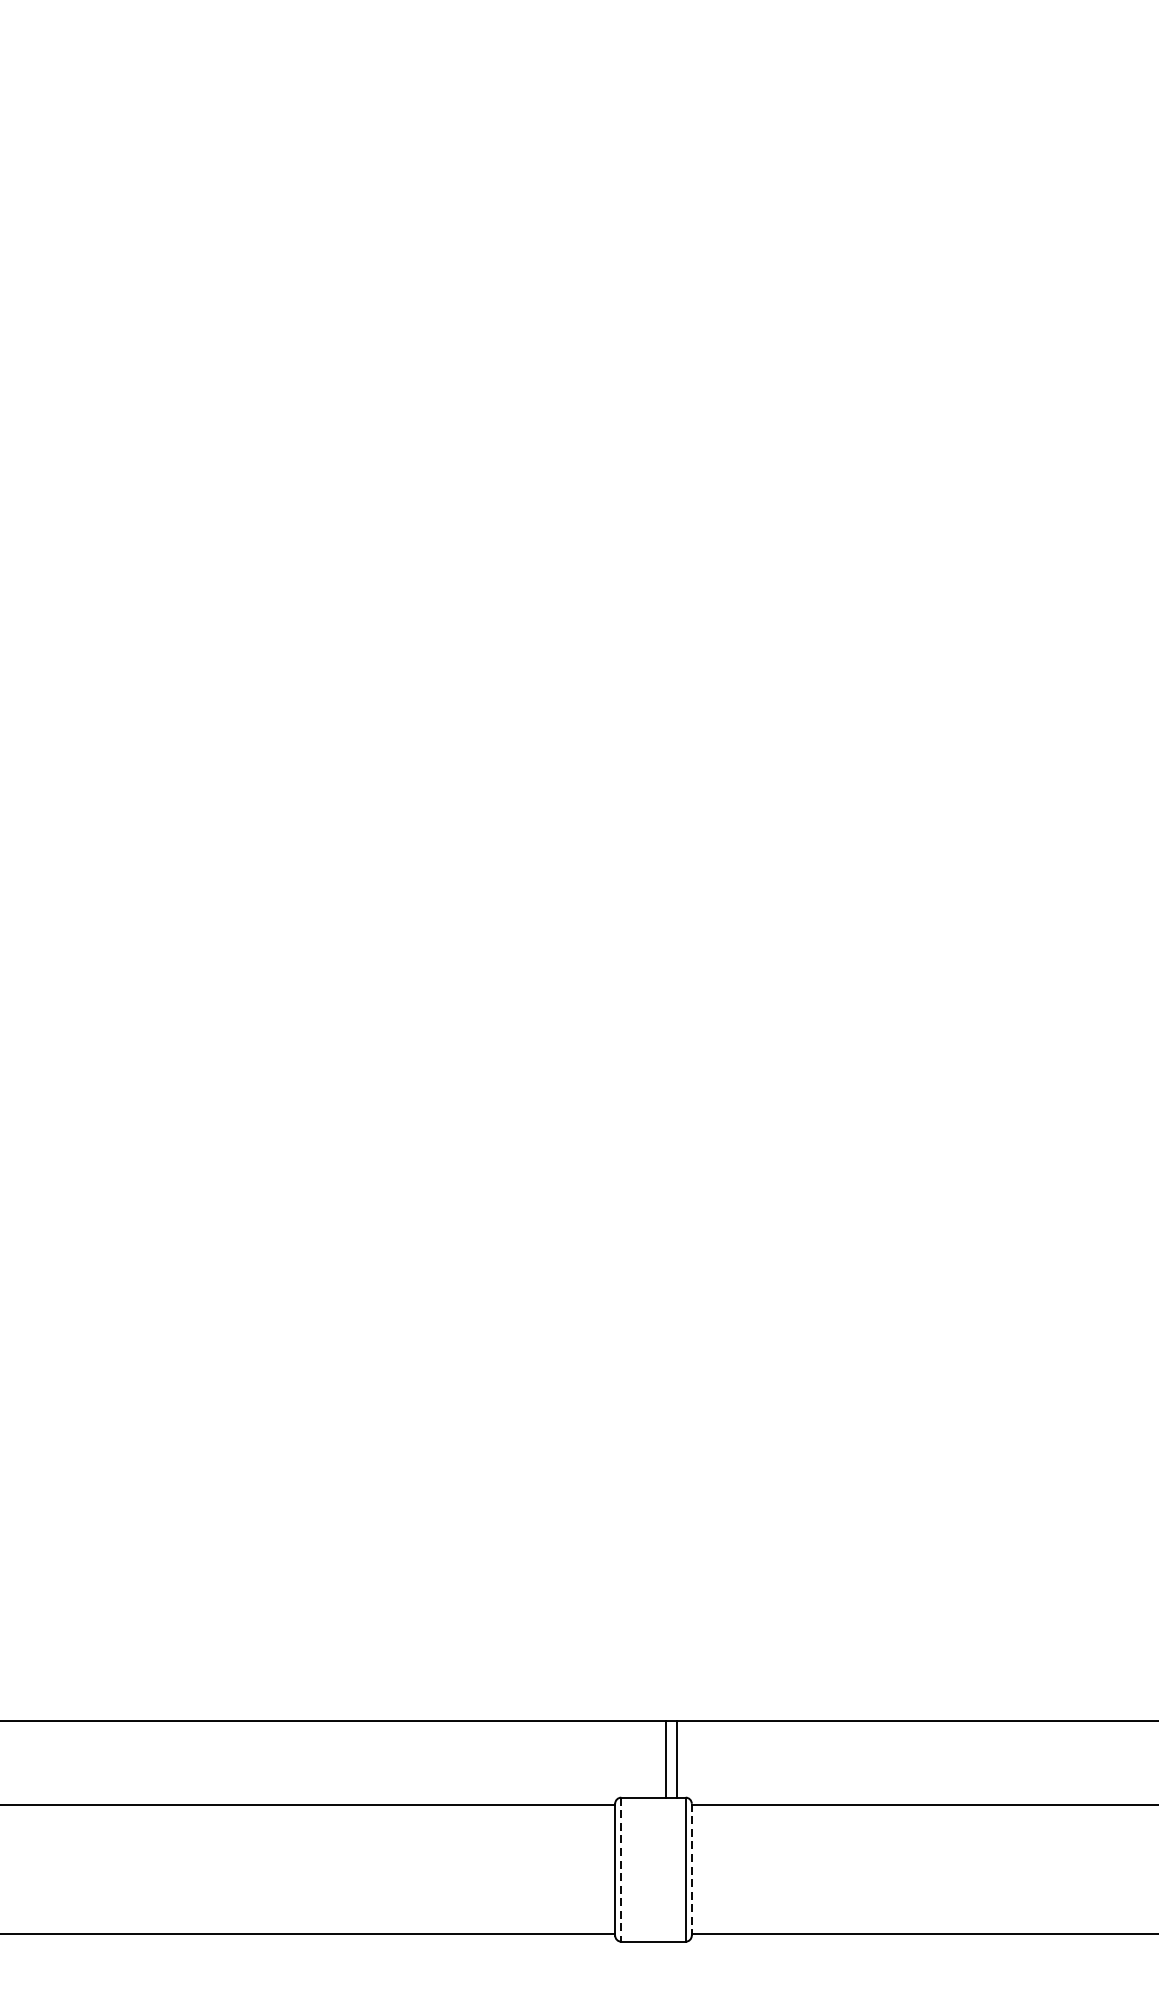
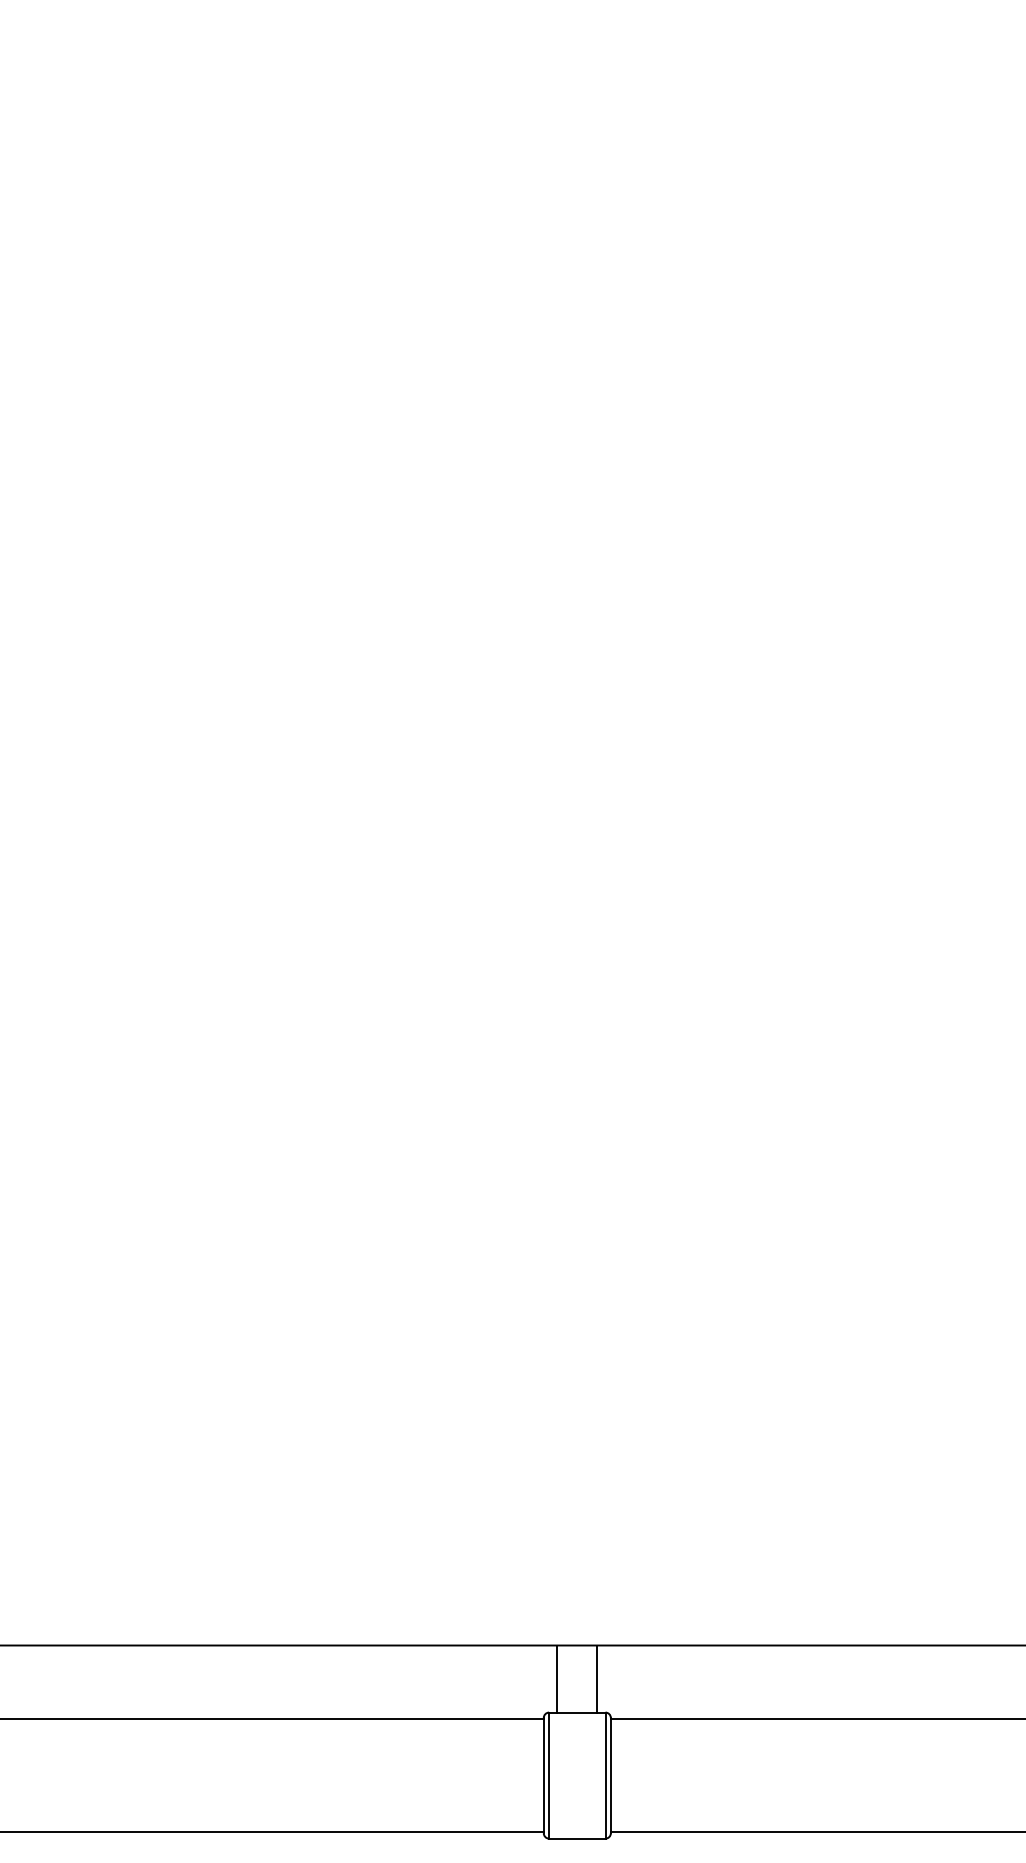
line: (666, 1758) -> (557, 1678), moved
line: (691, 1869) -> (610, 1775), dashed -> solid
line: (621, 1870) -> (549, 1776), dashed -> solid

